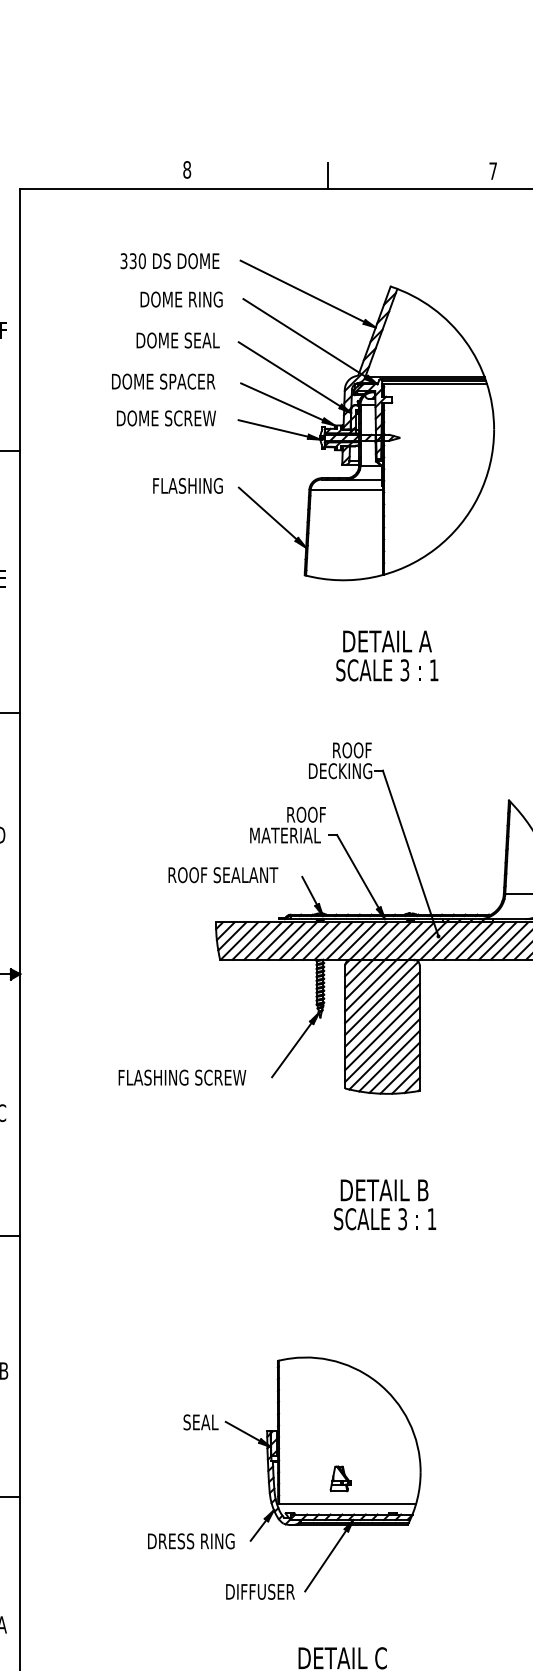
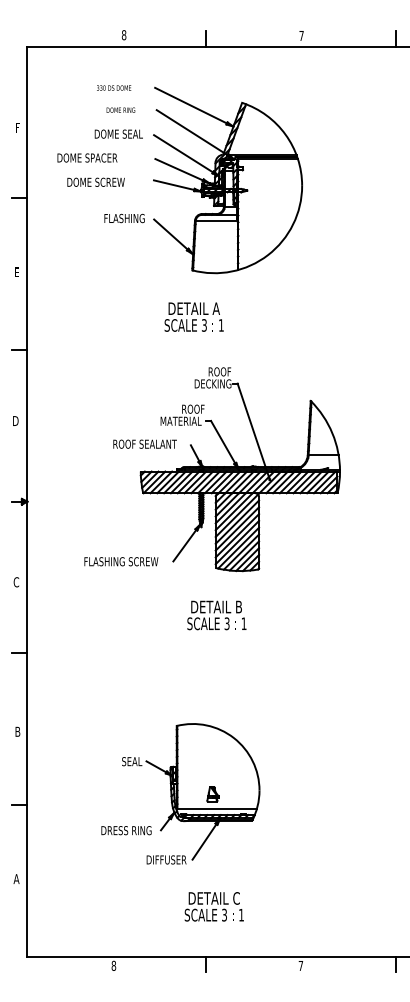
part: (168, 260) -> (113, 87), size x0.6
part: (180, 297) -> (120, 109), size x0.6
part: (163, 380) -> (87, 157), moved
part: (165, 416) -> (95, 181), moved
part: (386, 654) -> (193, 316), moved
part: (384, 1204) -> (216, 615), moved

